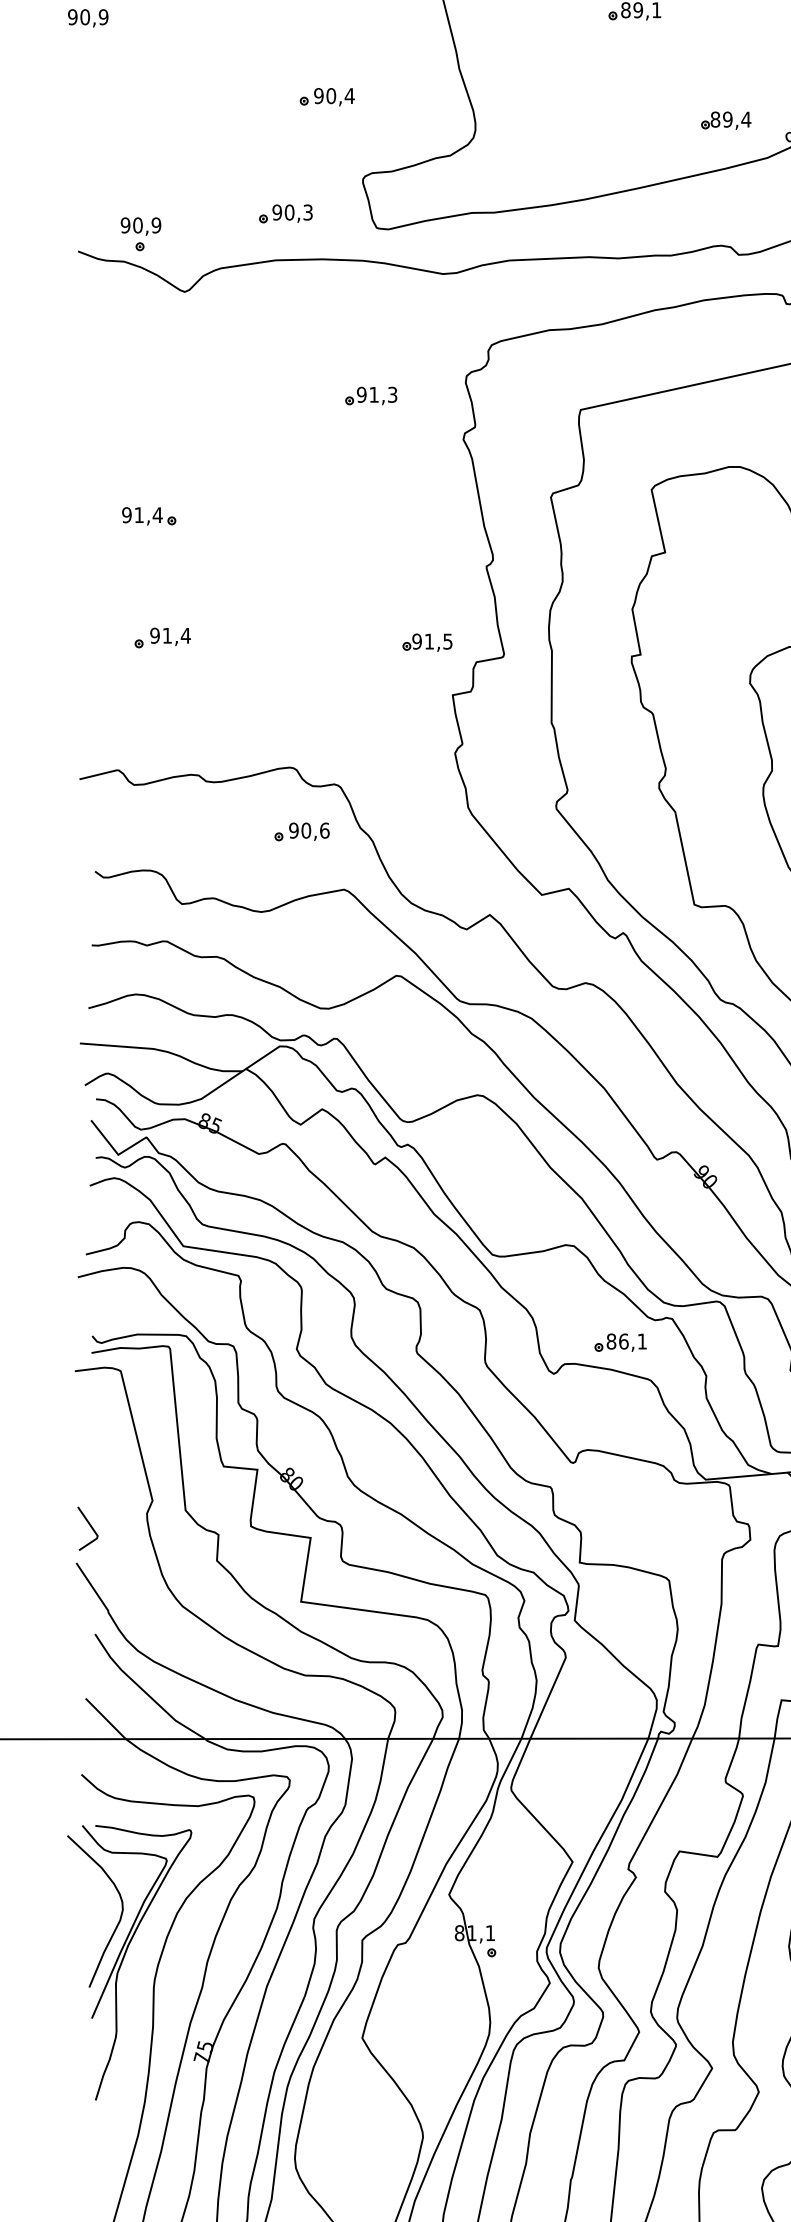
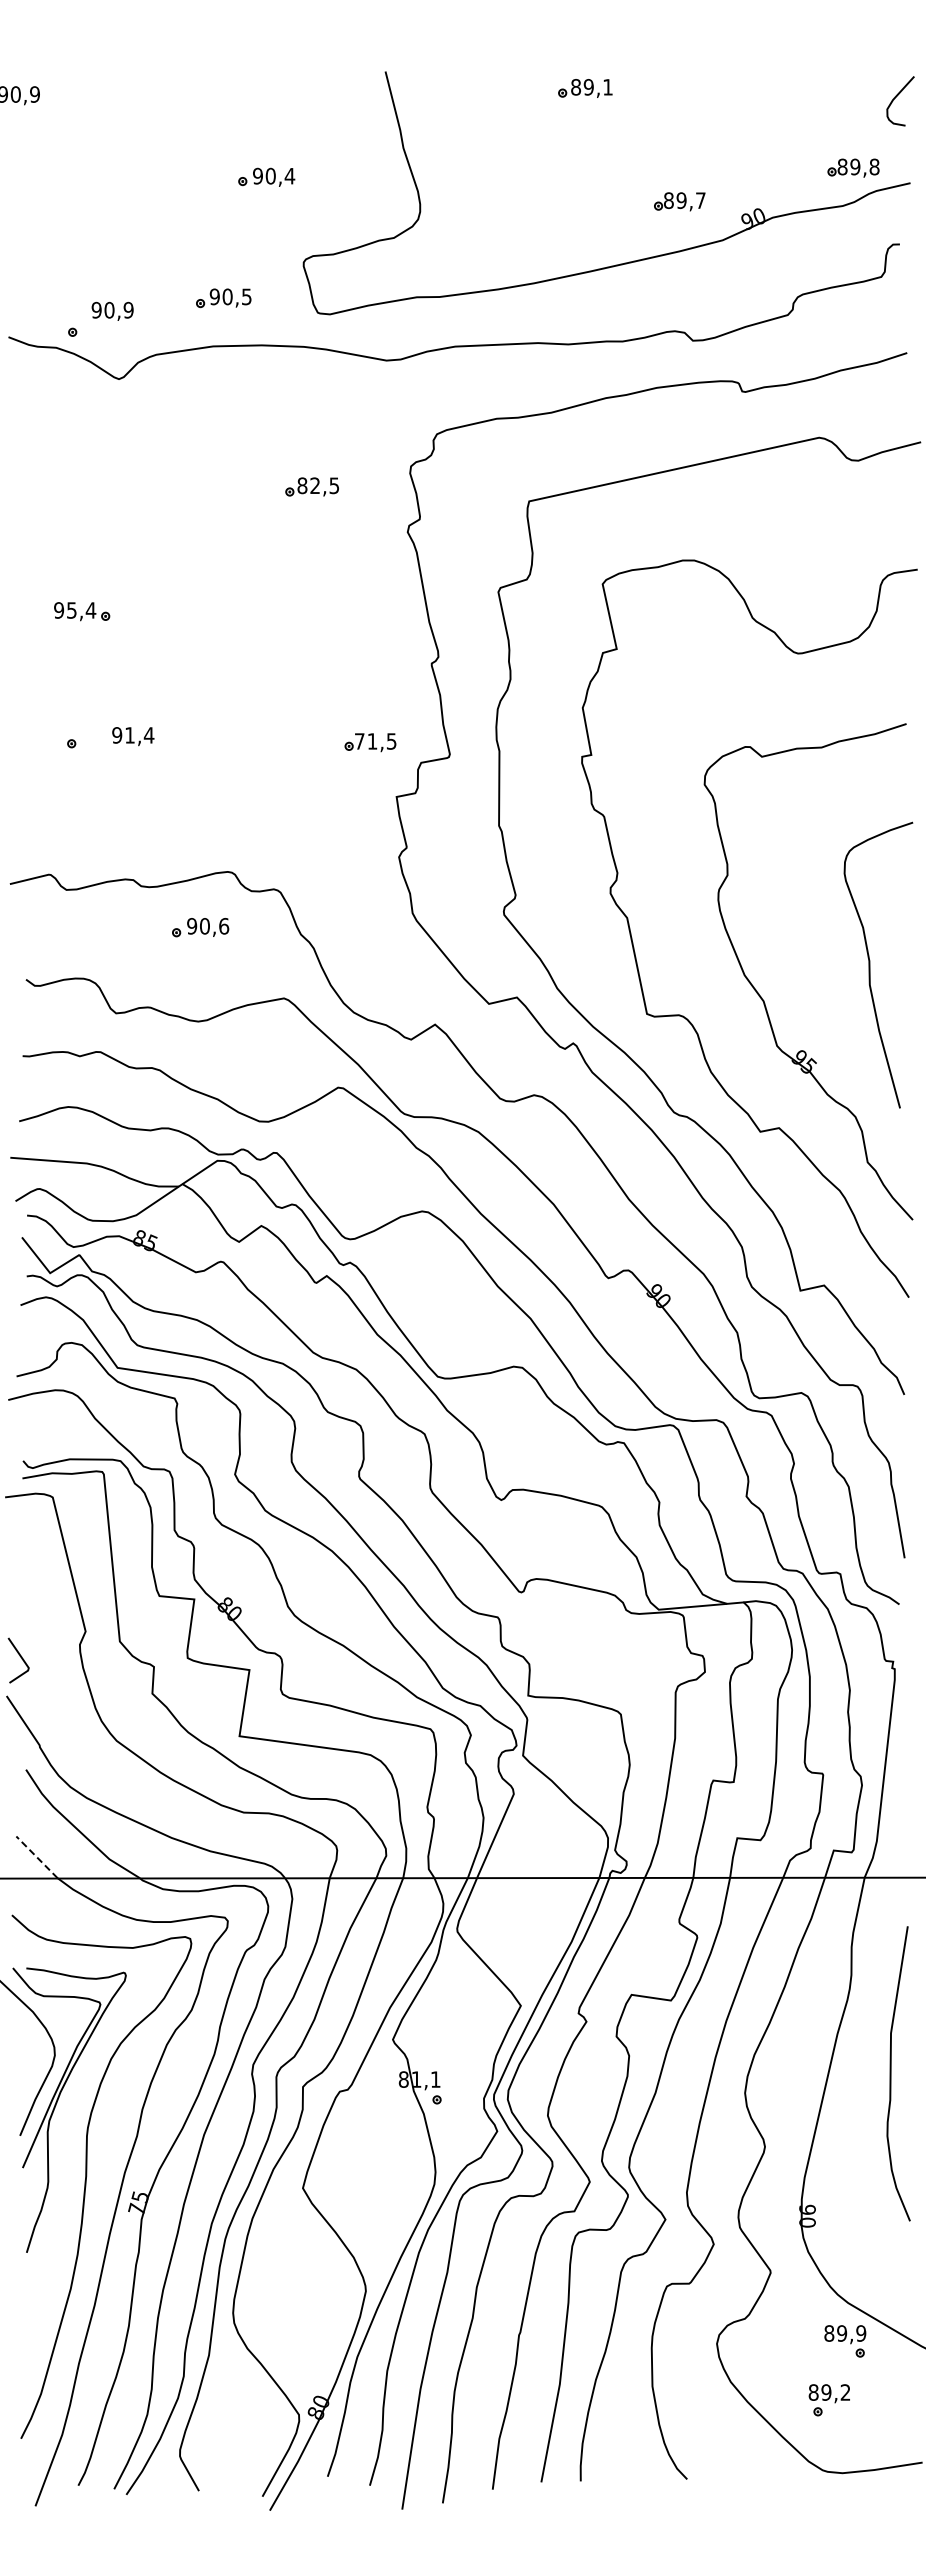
text: (746, 119) -> (700, 200), 89,4 -> 89,7
text: (307, 212) -> (246, 296), 90,3 -> 90,5
text: (140, 225) -> (112, 310), moved
text: (377, 394) -> (318, 485), 91,3 -> 82,5
text: (138, 515) -> (71, 610), 91,4 -> 95,4
text: (170, 636) -> (133, 736), moved
text: (416, 641) -> (359, 741), 91,5 -> 71,5
part: (302, 831) -> (200, 927), moved
part: (620, 1342) -> (570, 1467), removed
line: (105, 1717) -> (36, 1856), solid -> dashed

